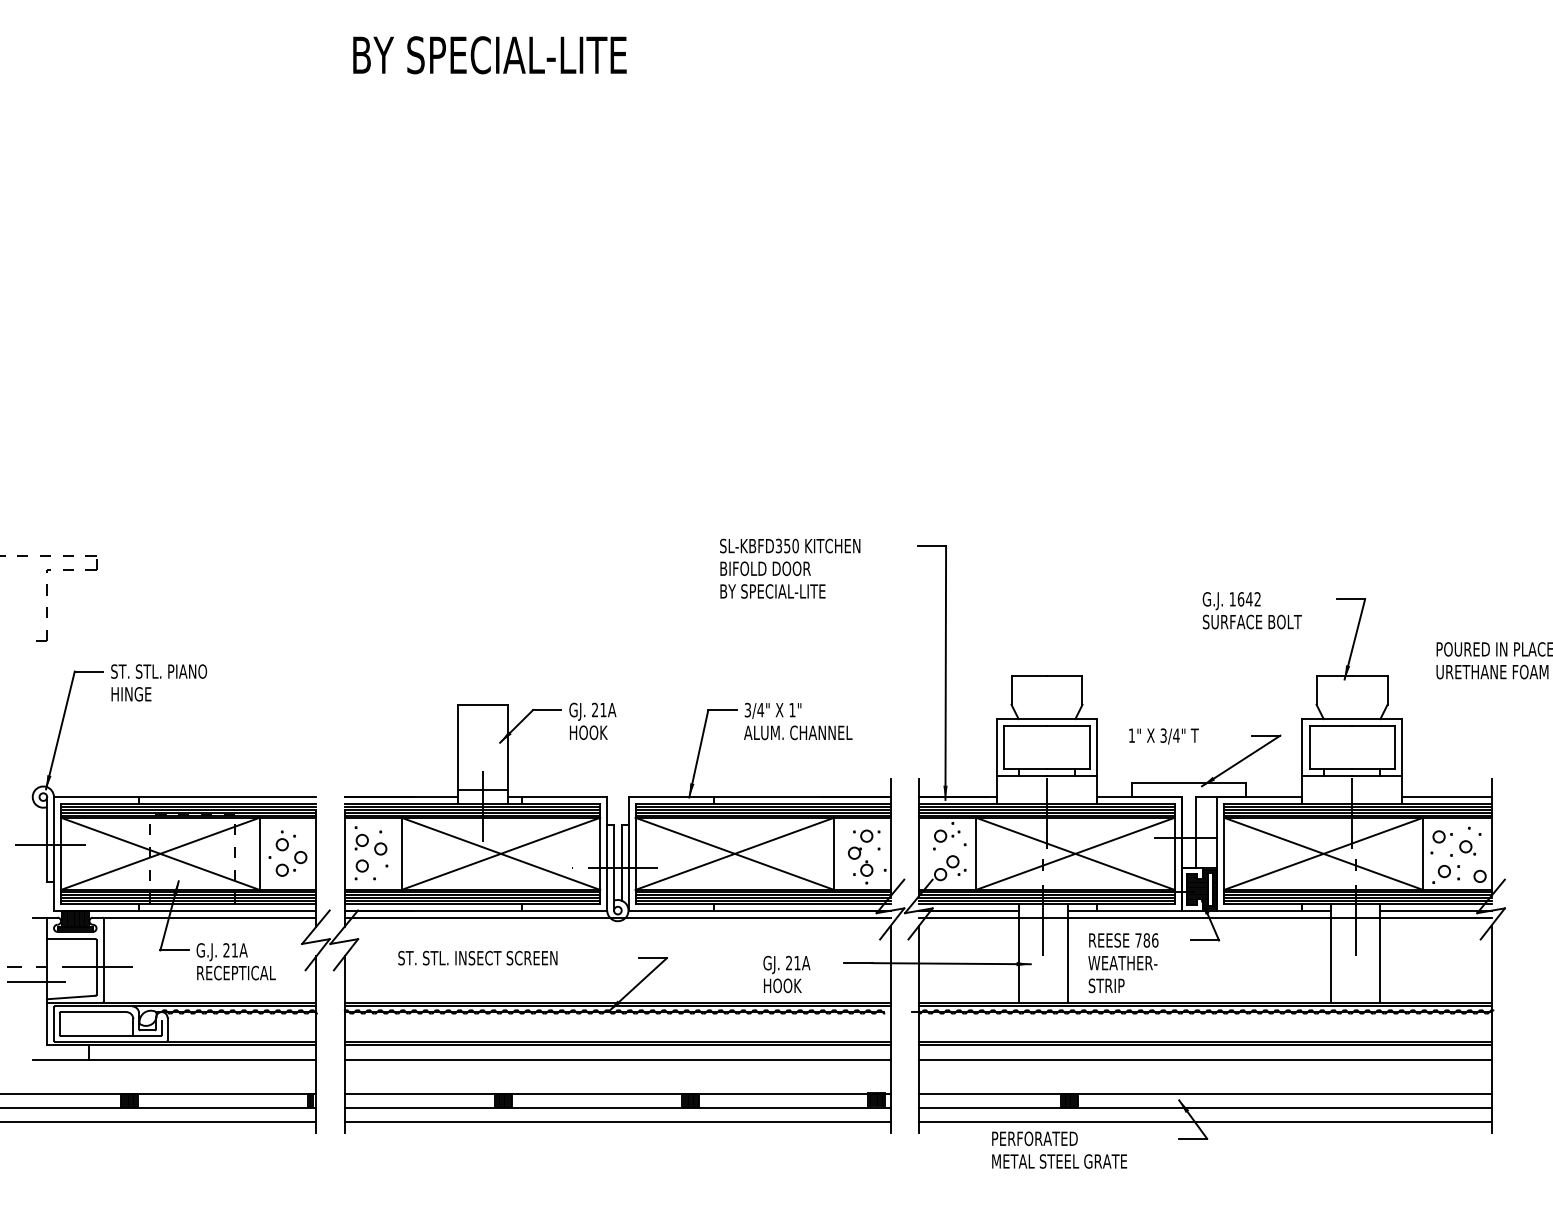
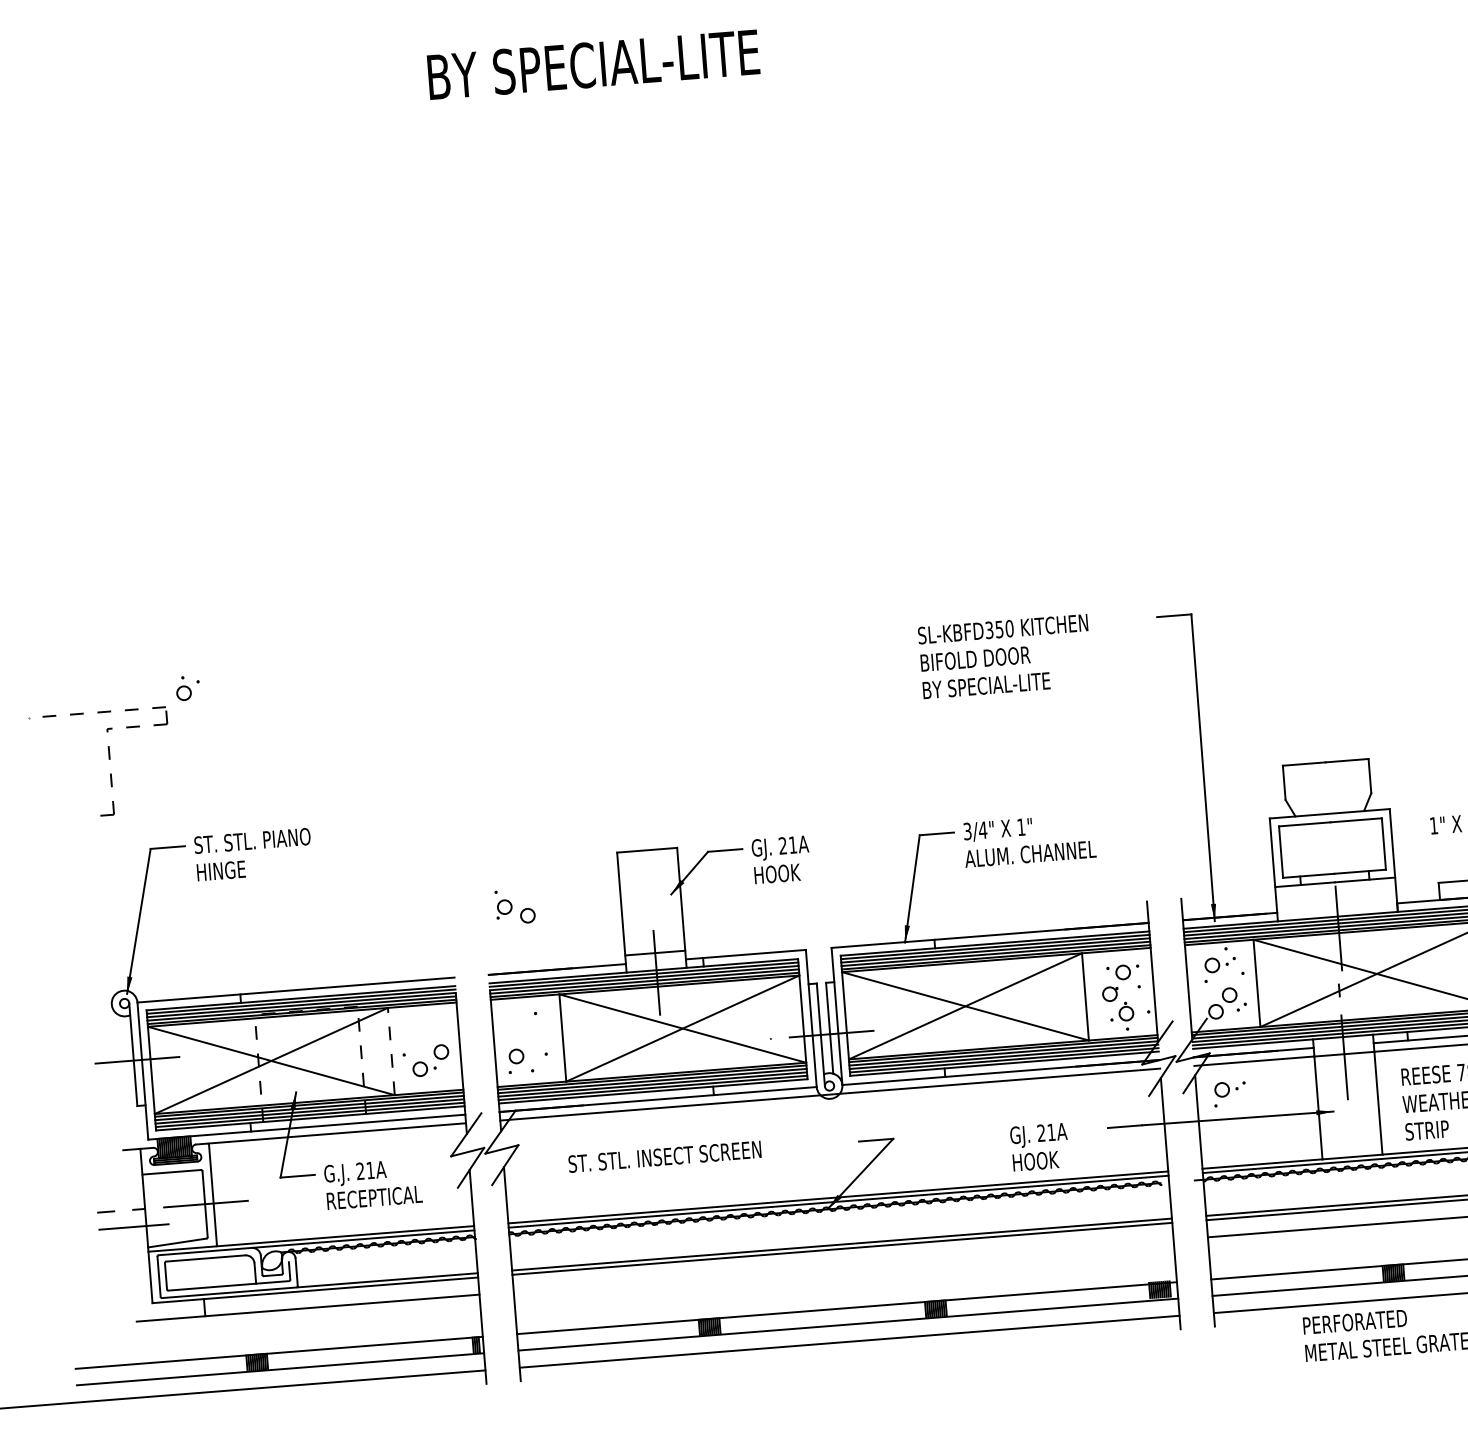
part: (285, 840) -> (187, 687), moved
part: (370, 840) -> (514, 906), moved
line: (259, 853) -> (391, 1051), solid -> dashed
part: (946, 942) -> (1229, 1093), added
line: (617, 1059) -> (843, 1265), removed

